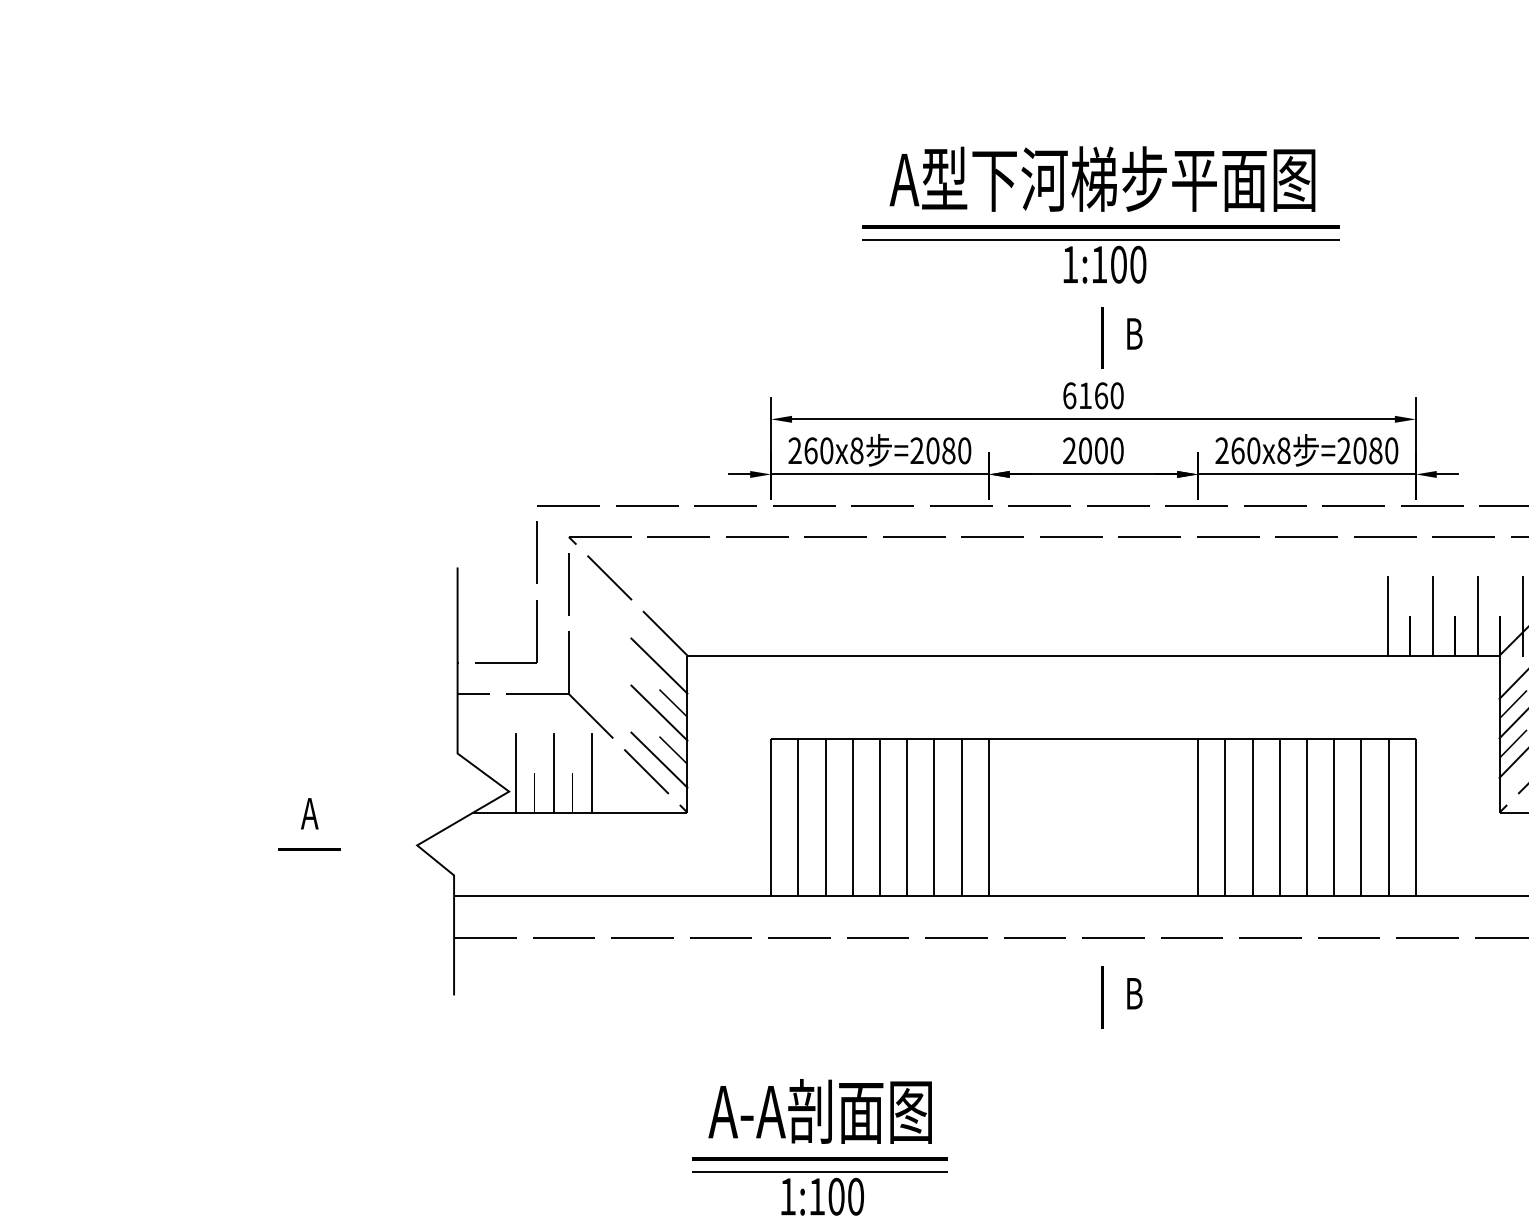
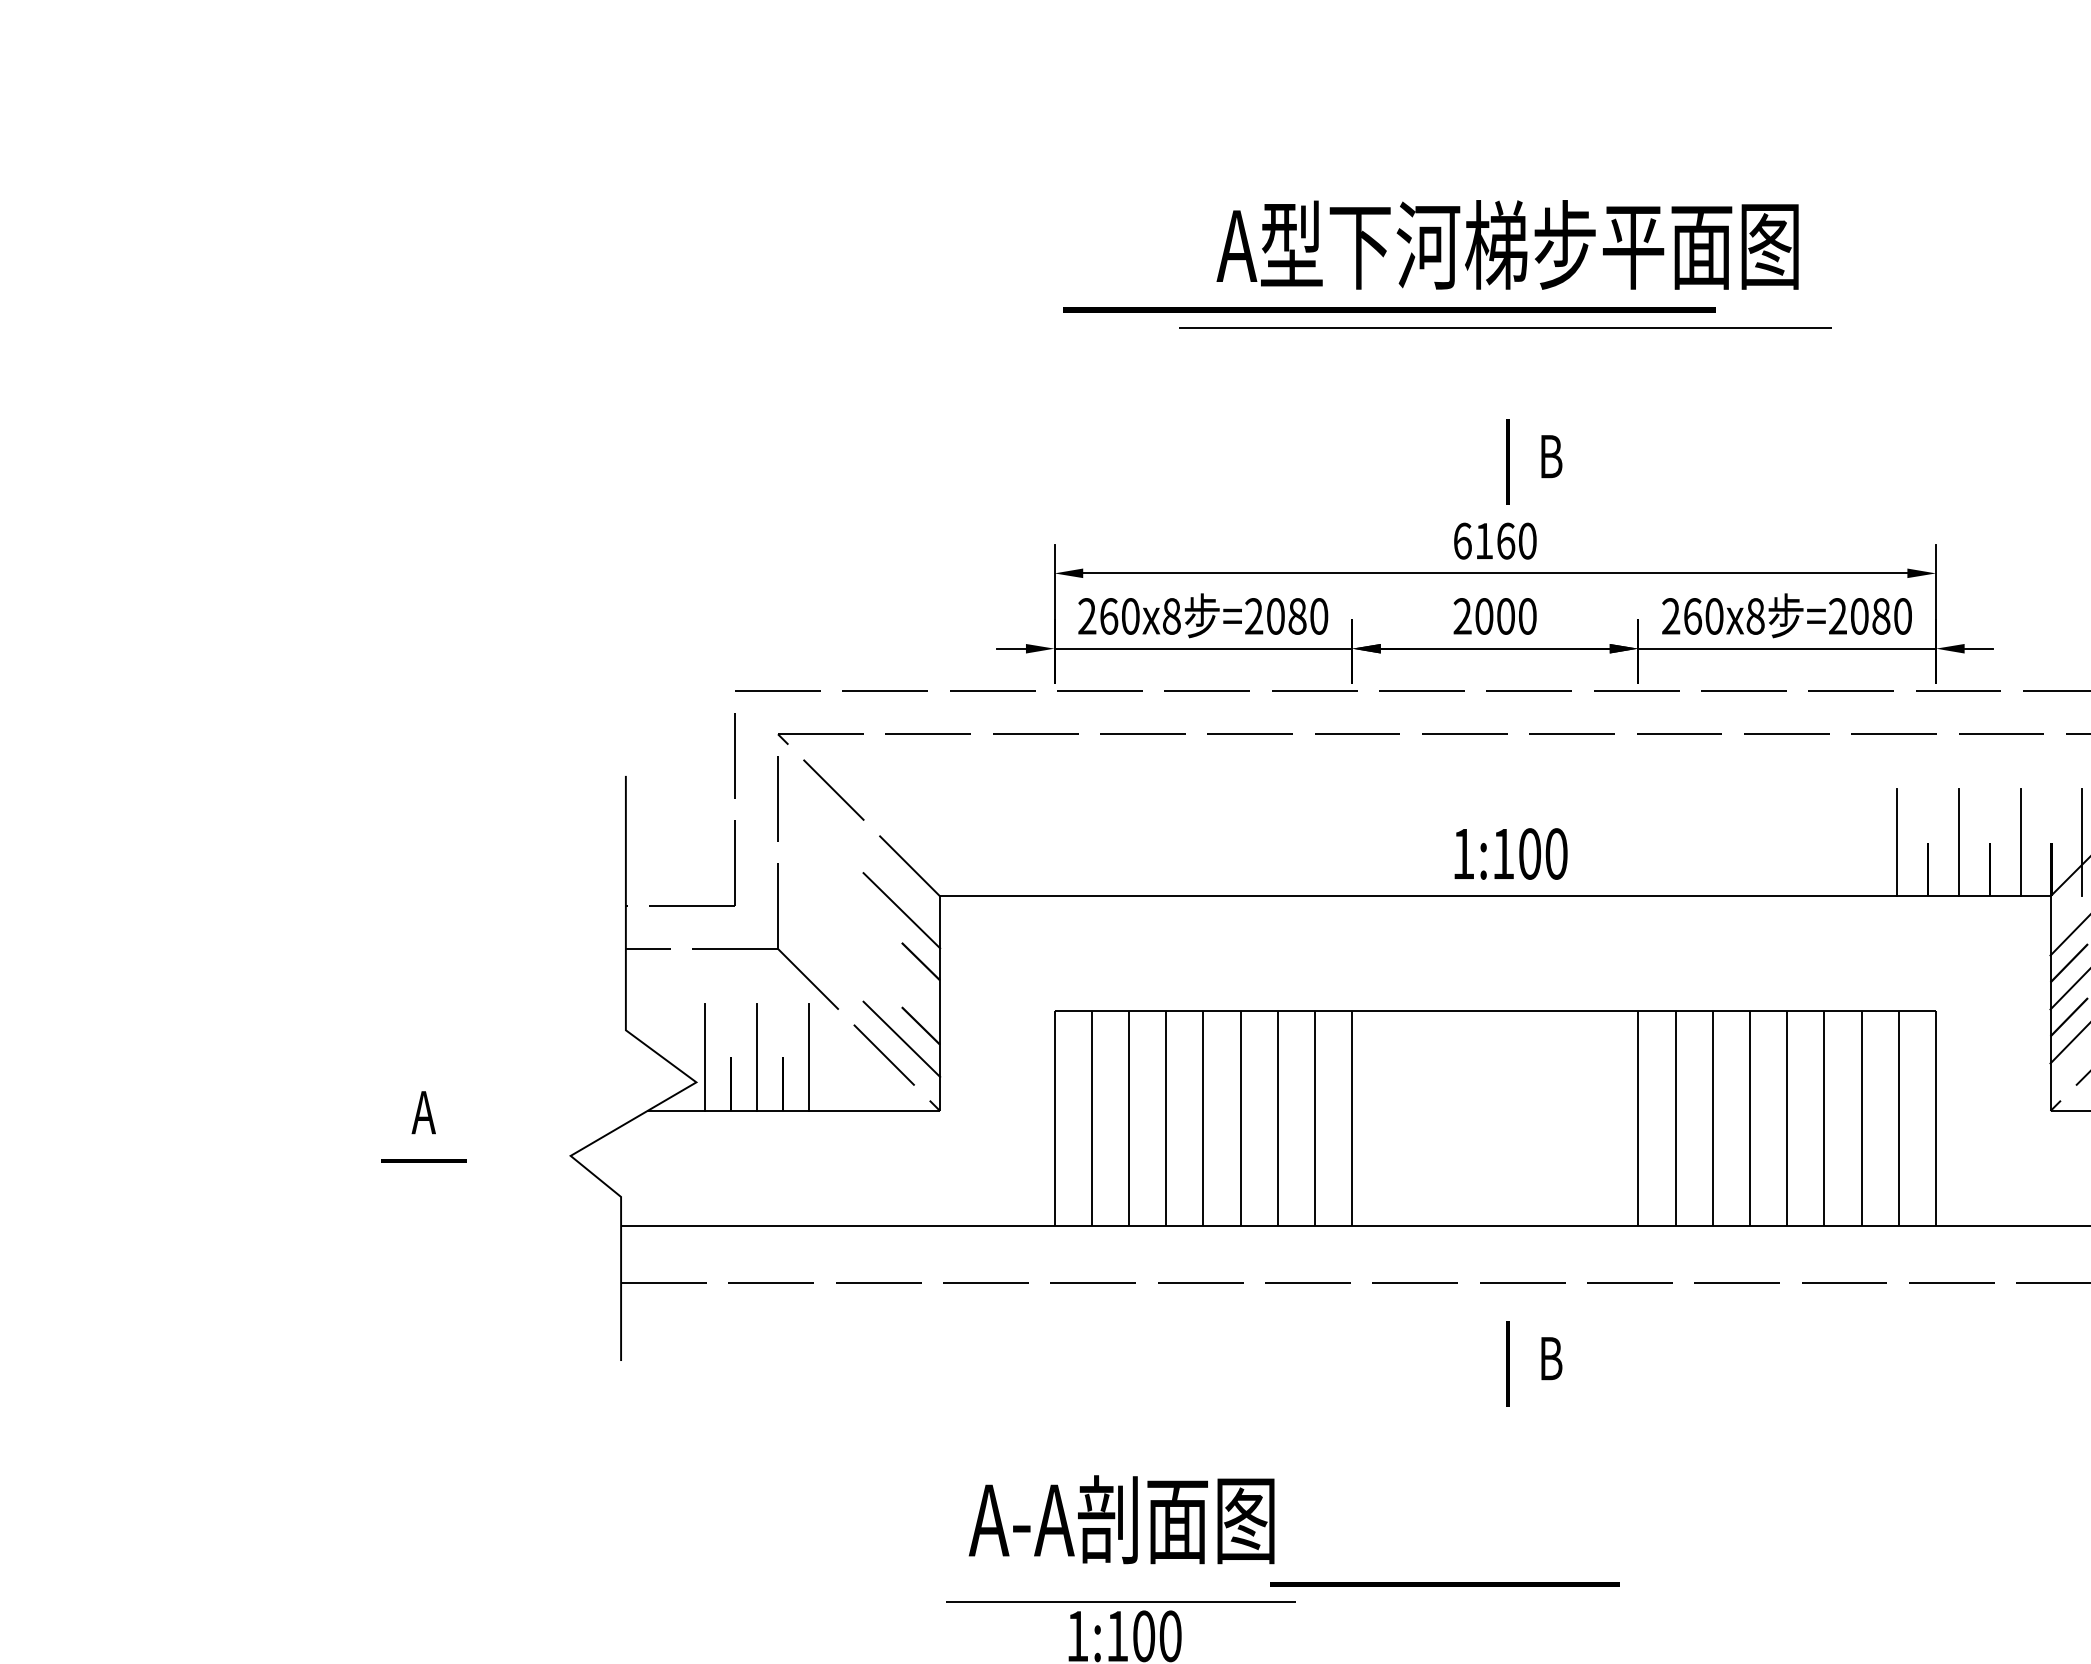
line: (1100, 226) -> (1389, 309), moved
text: (1104, 264) -> (1510, 853), moved
line: (659, 712) -> (901, 974), removed
line: (819, 1158) -> (1444, 1584), moved

